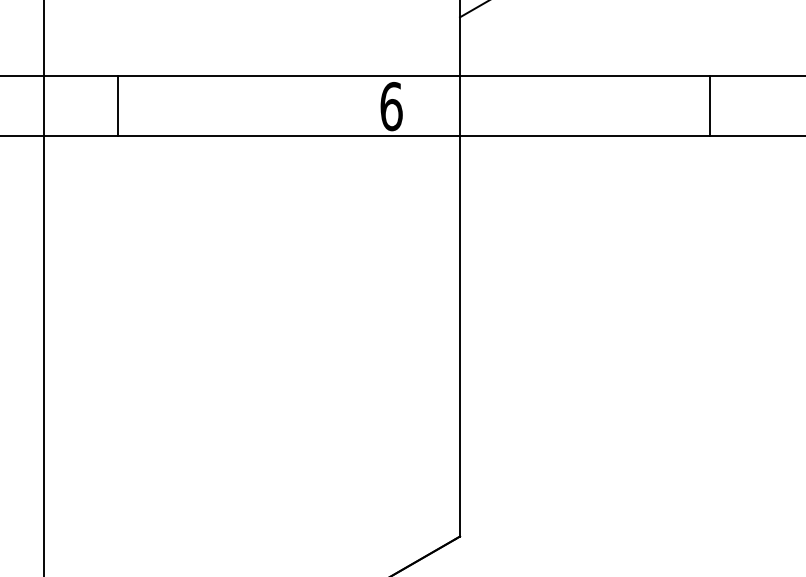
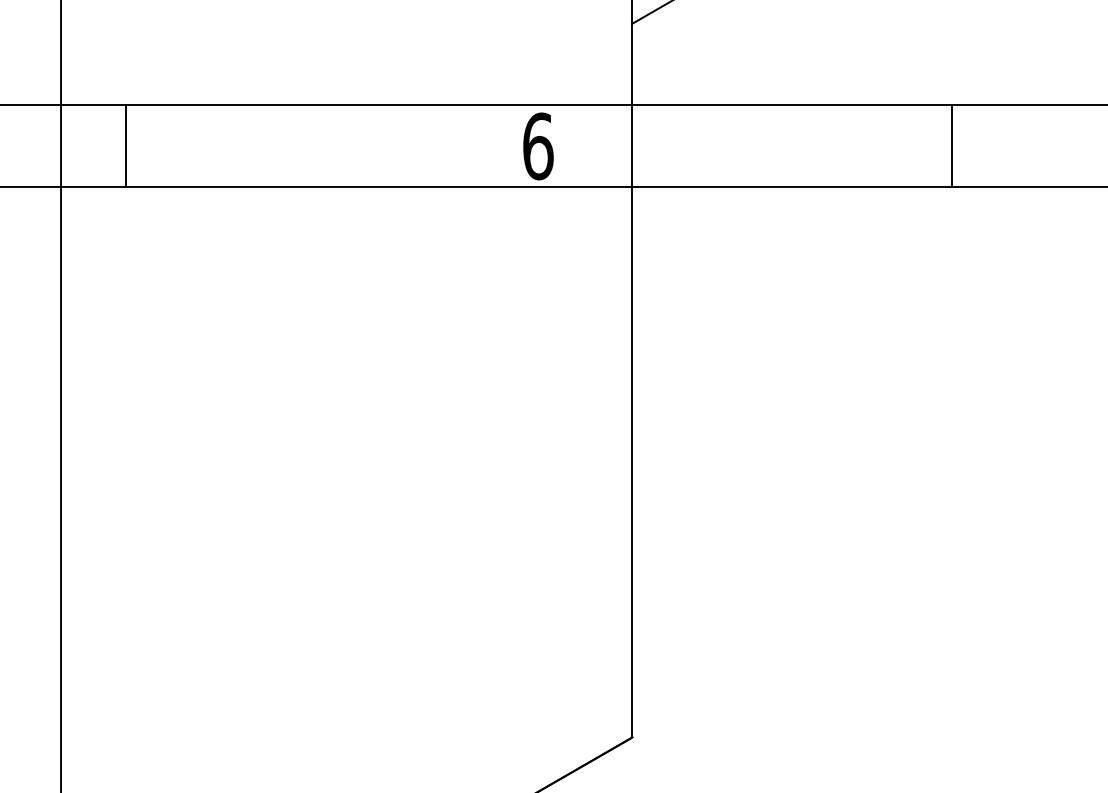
line: (118, 105) -> (126, 145), moved
line: (710, 105) -> (951, 145), moved

